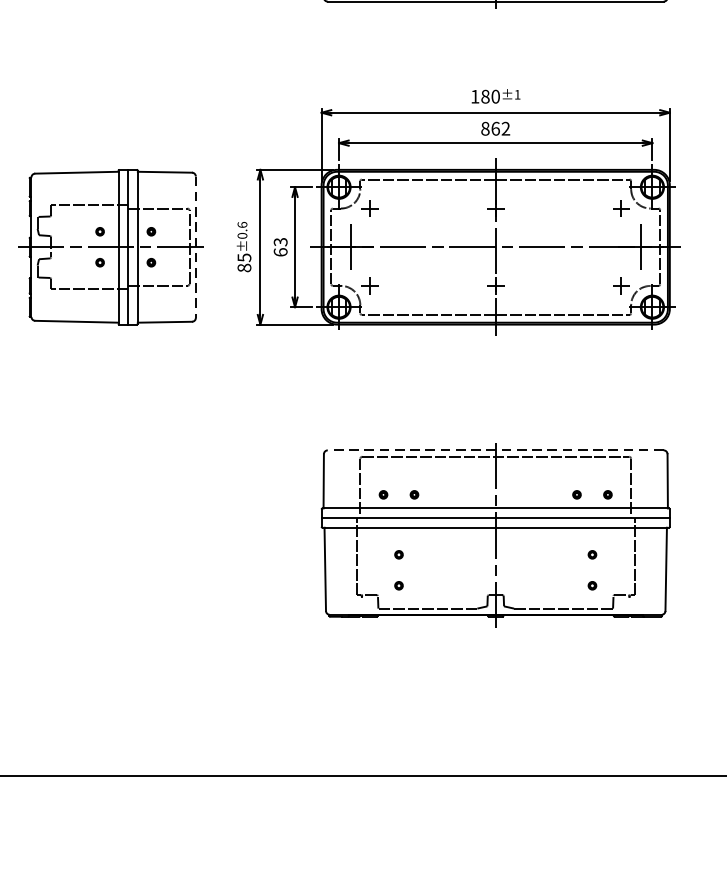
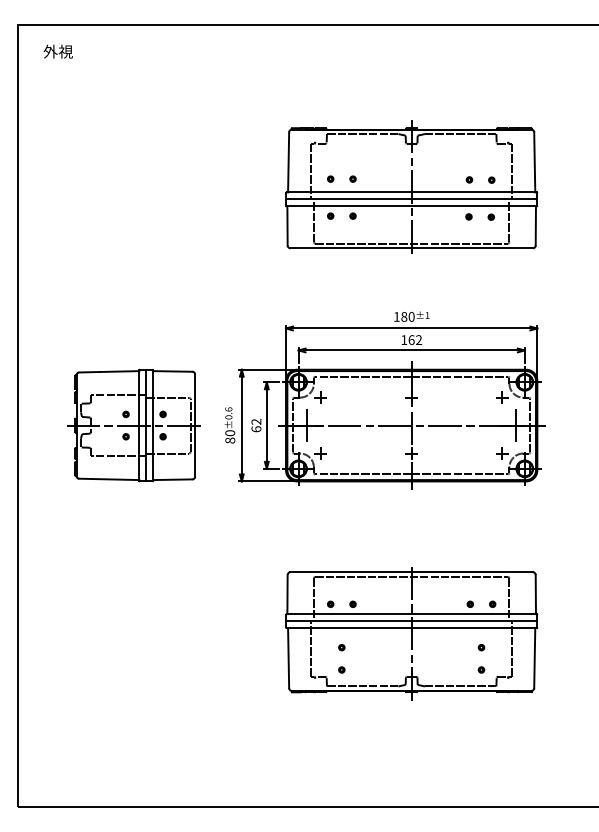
text: (485, 129) -> (404, 340), 862 -> 162
text: (280, 241) -> (256, 421), 63 -> 62
line: (196, 248) -> (195, 426), dashed -> solid
text: (244, 258) -> (230, 433), 85 -> 80
line: (495, 450) -> (411, 572), dashed -> solid

